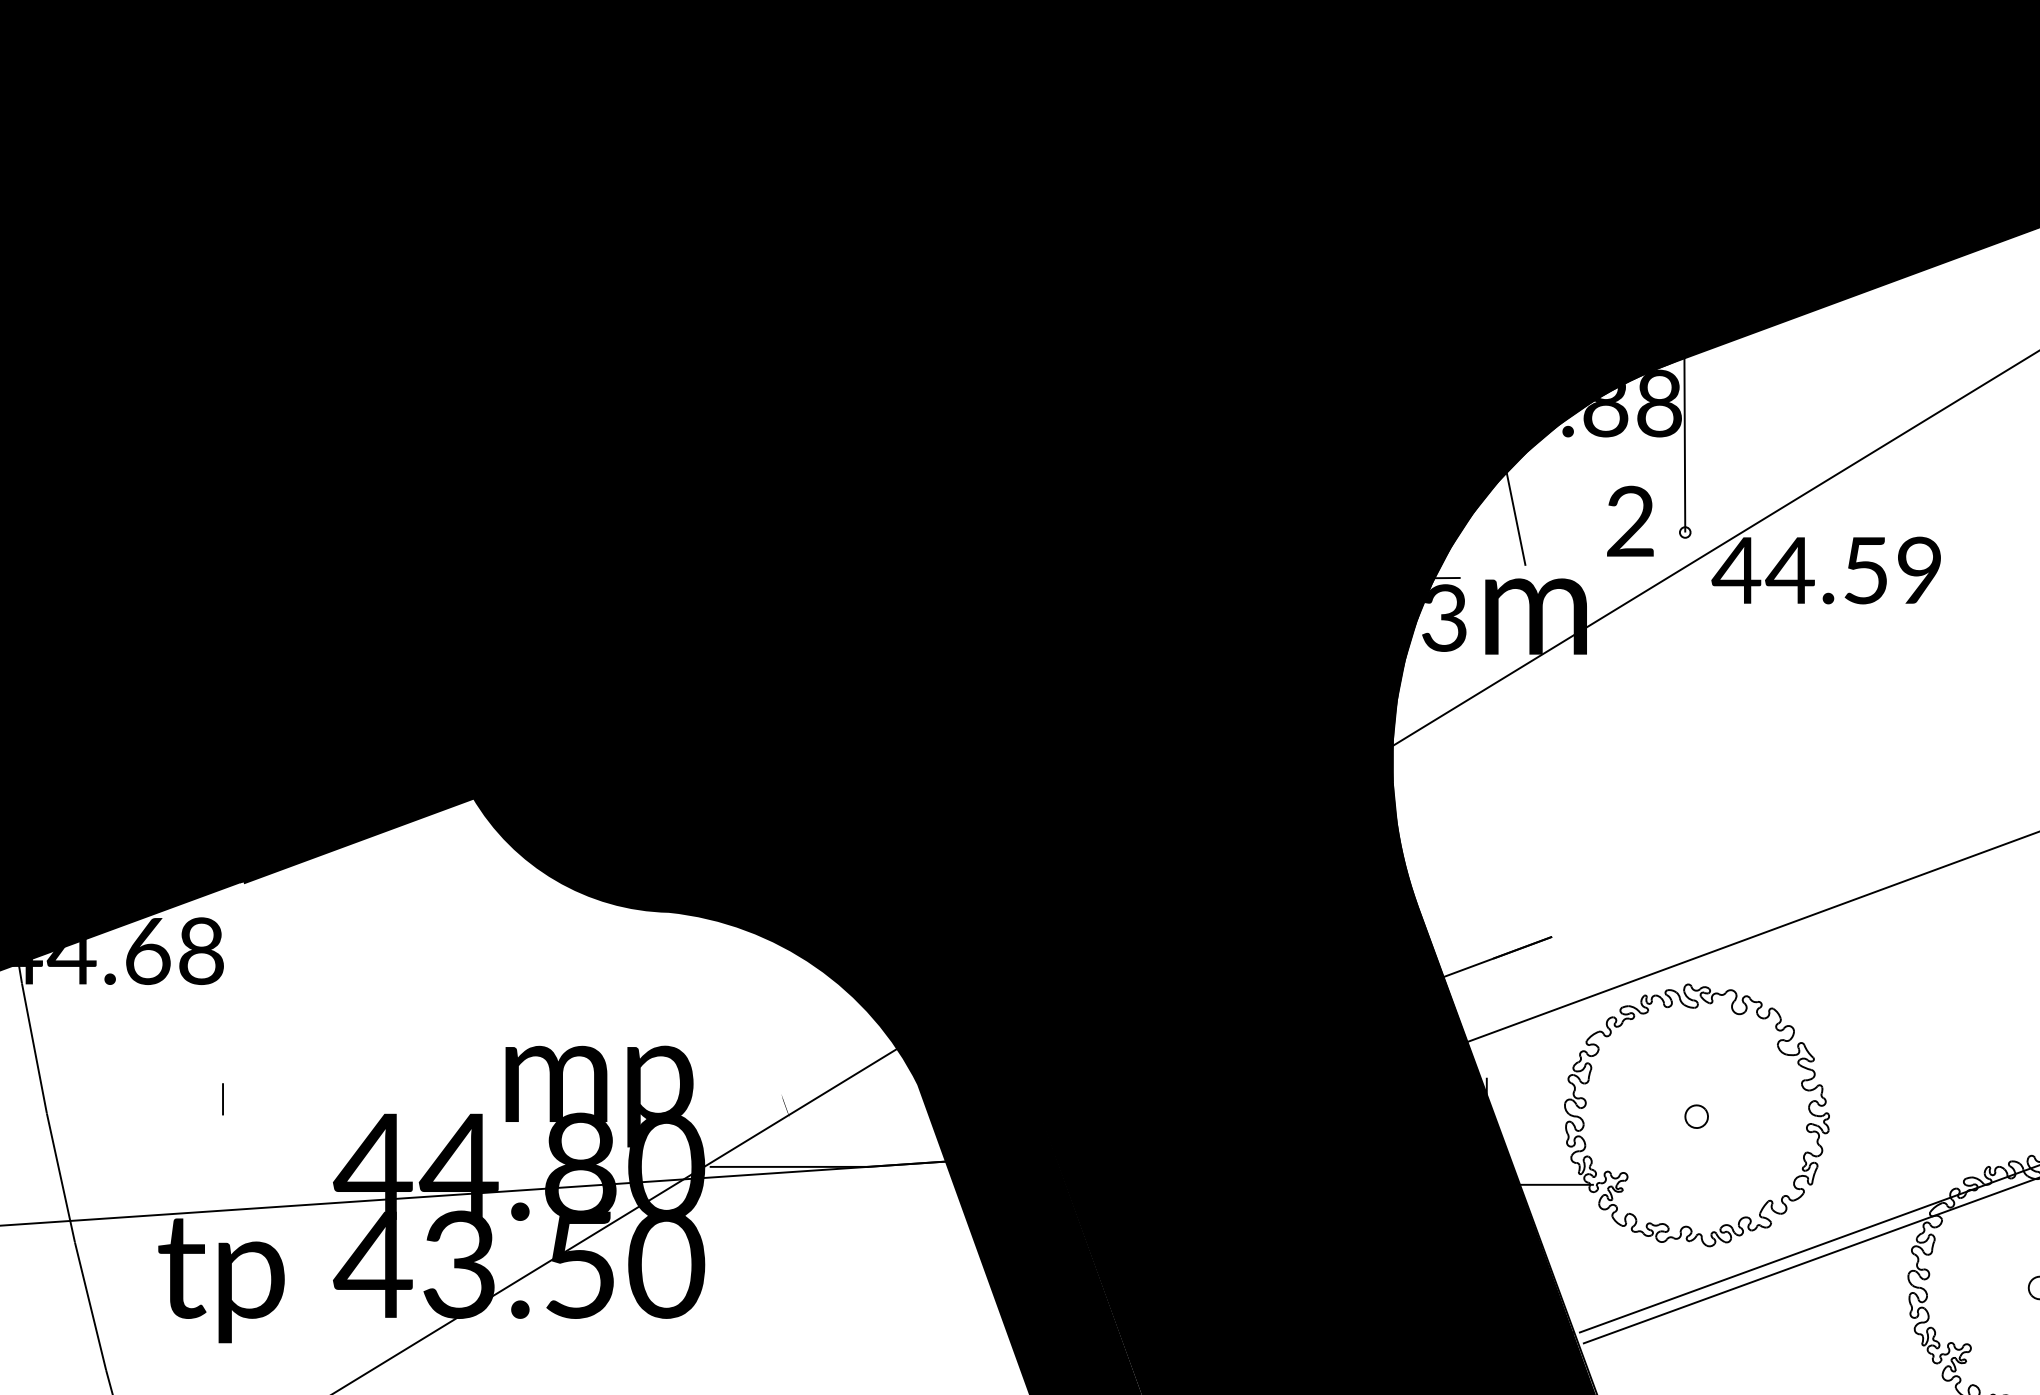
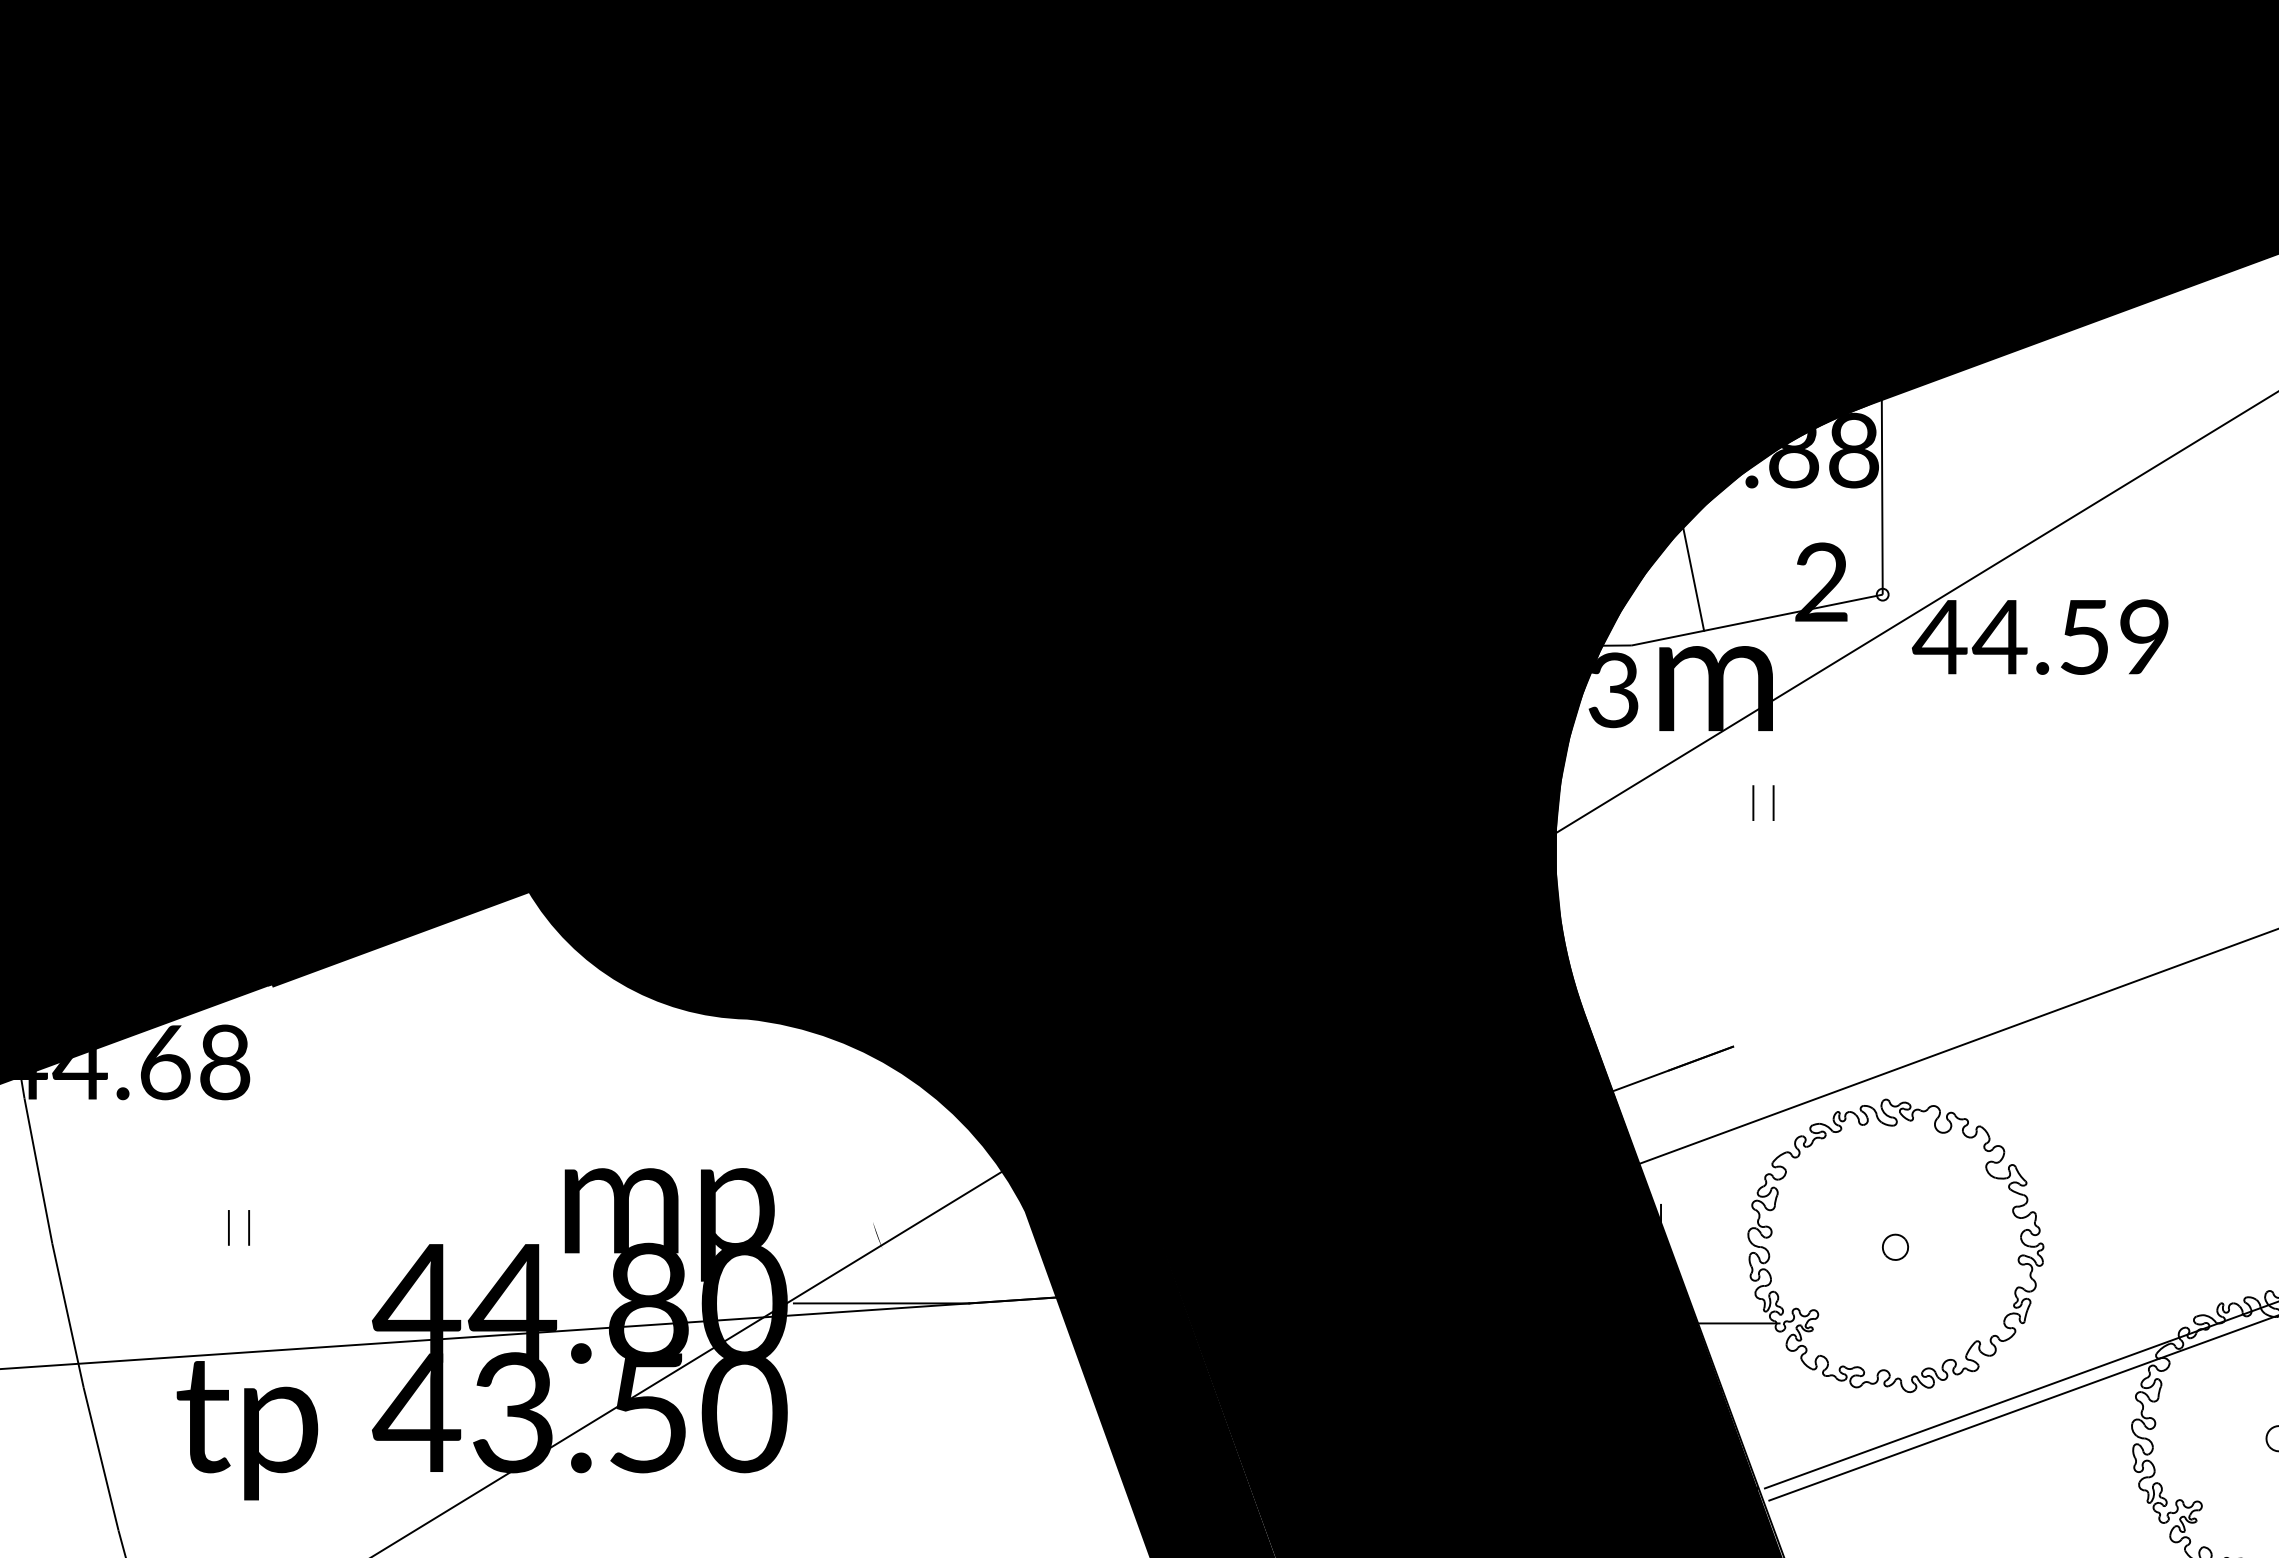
line: (1572, 554) -> (1756, 619), added
line: (1587, 718) -> (1773, 802), added
line: (1569, 719) -> (1753, 803), added
line: (204, 1098) -> (228, 1227), added

